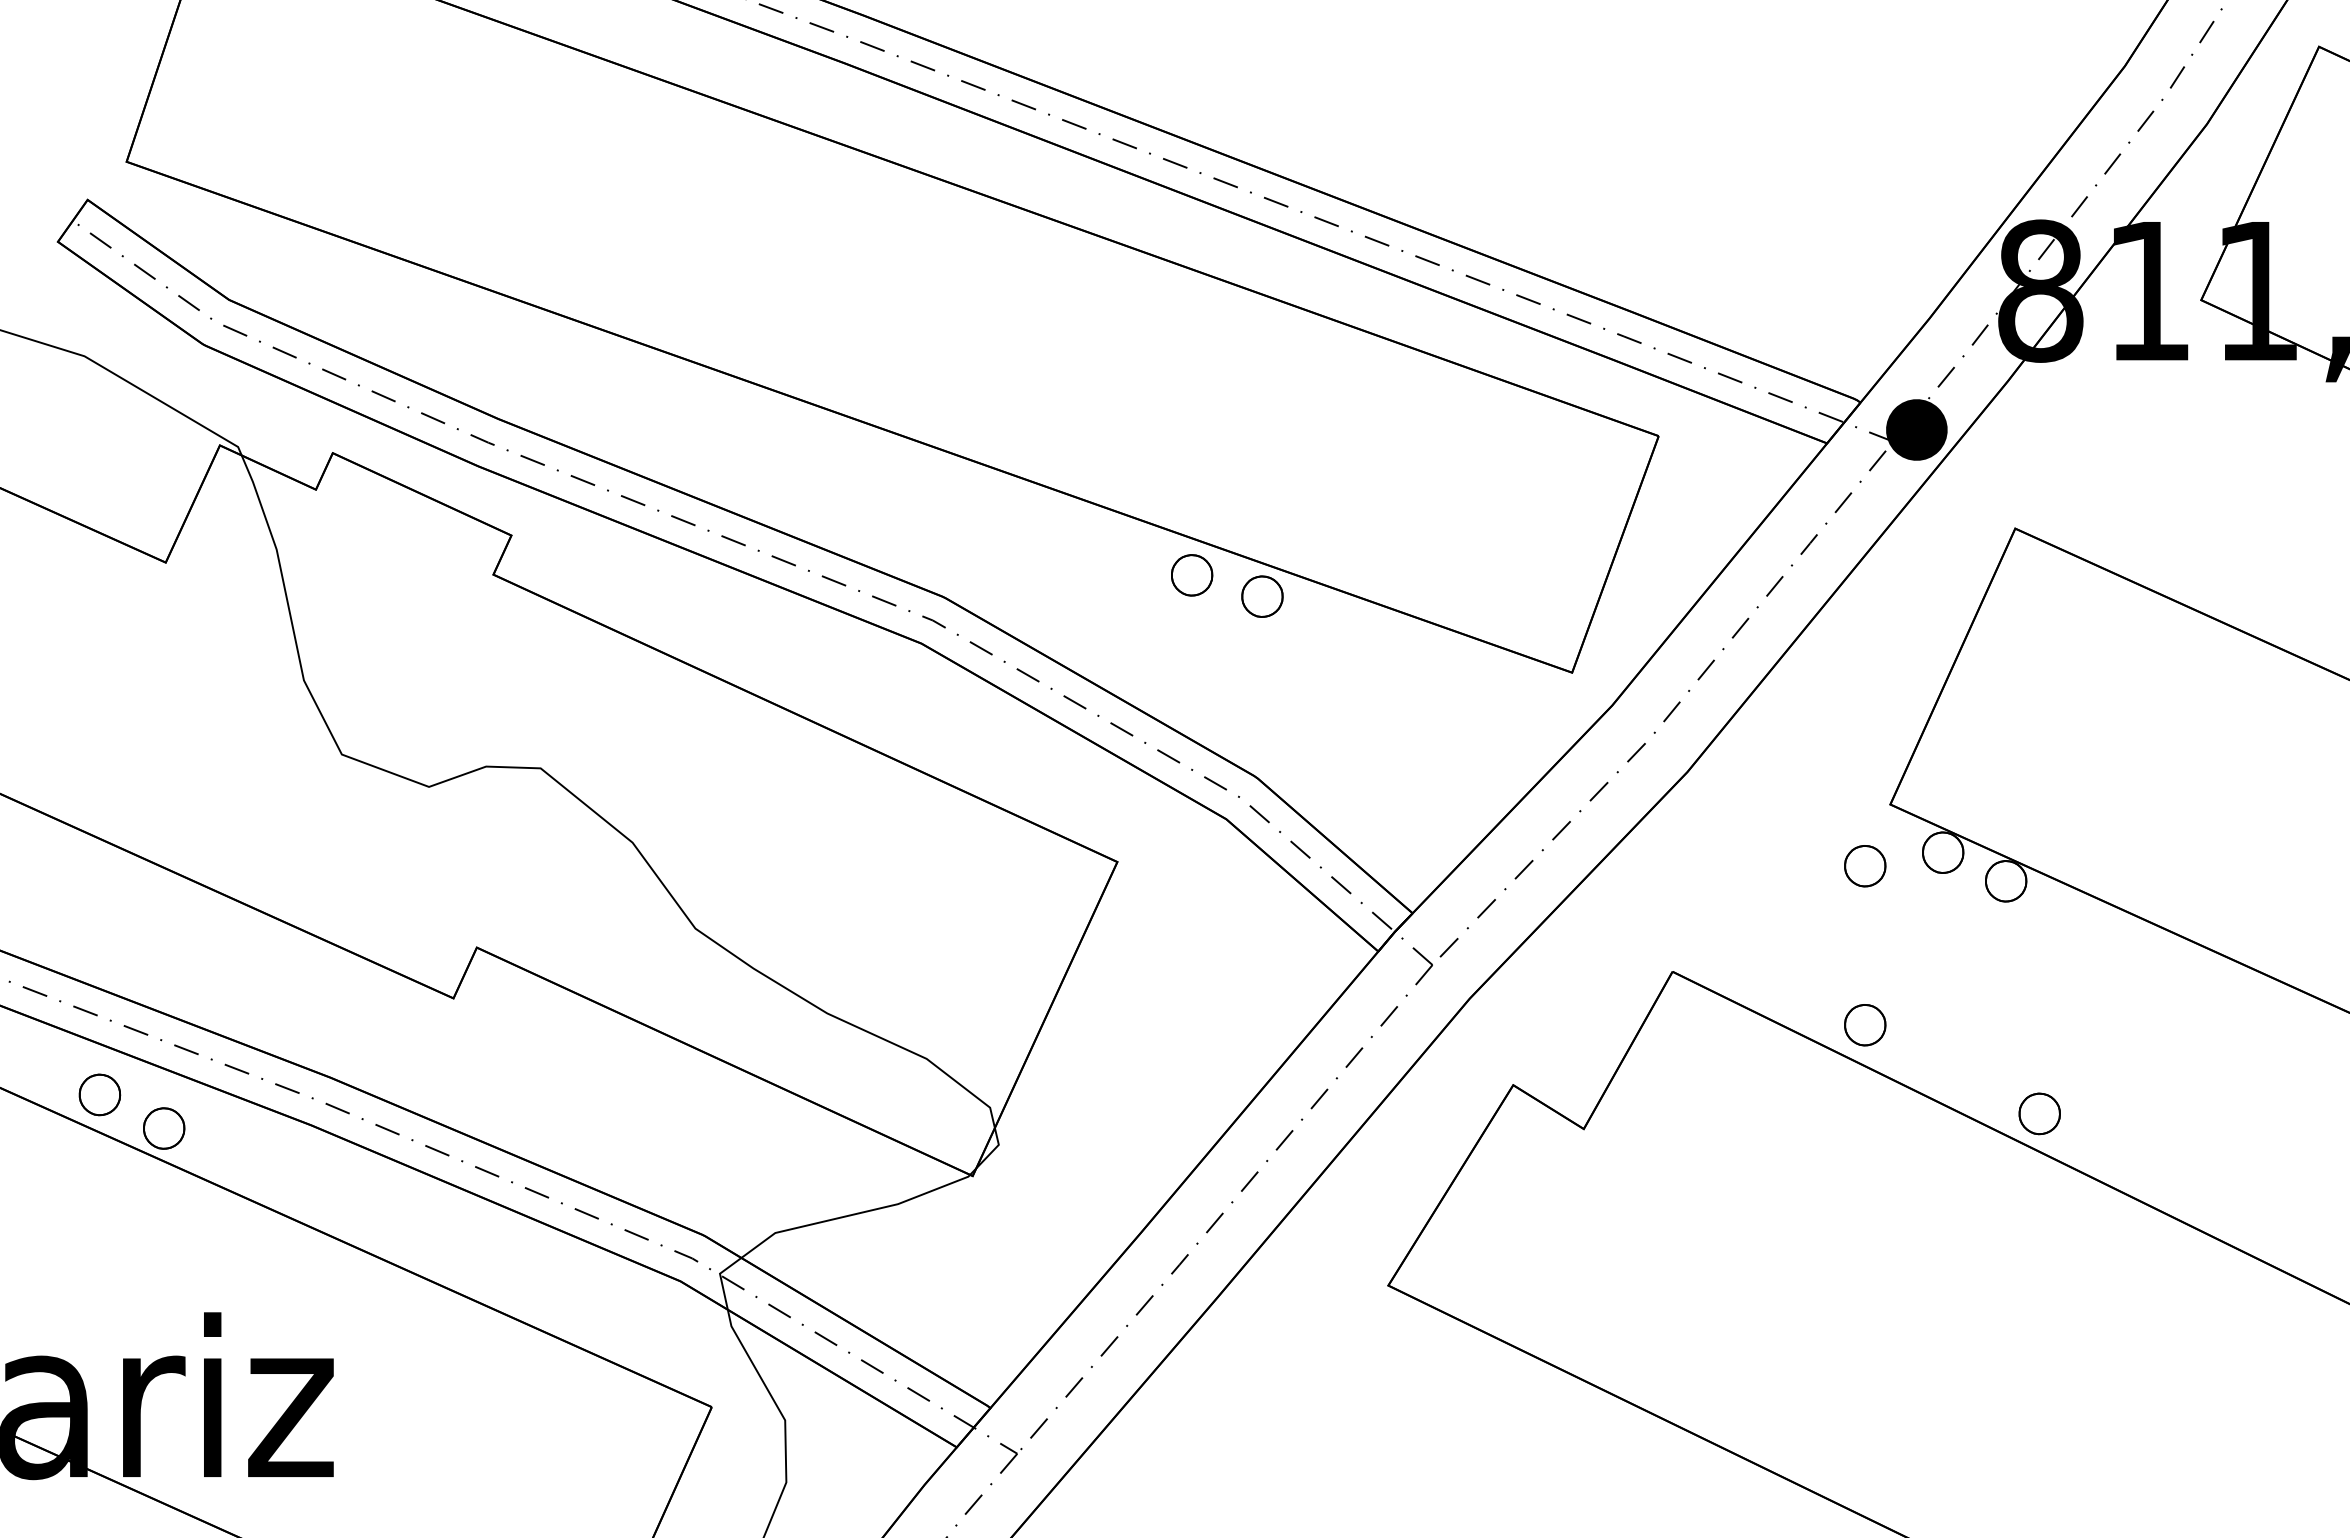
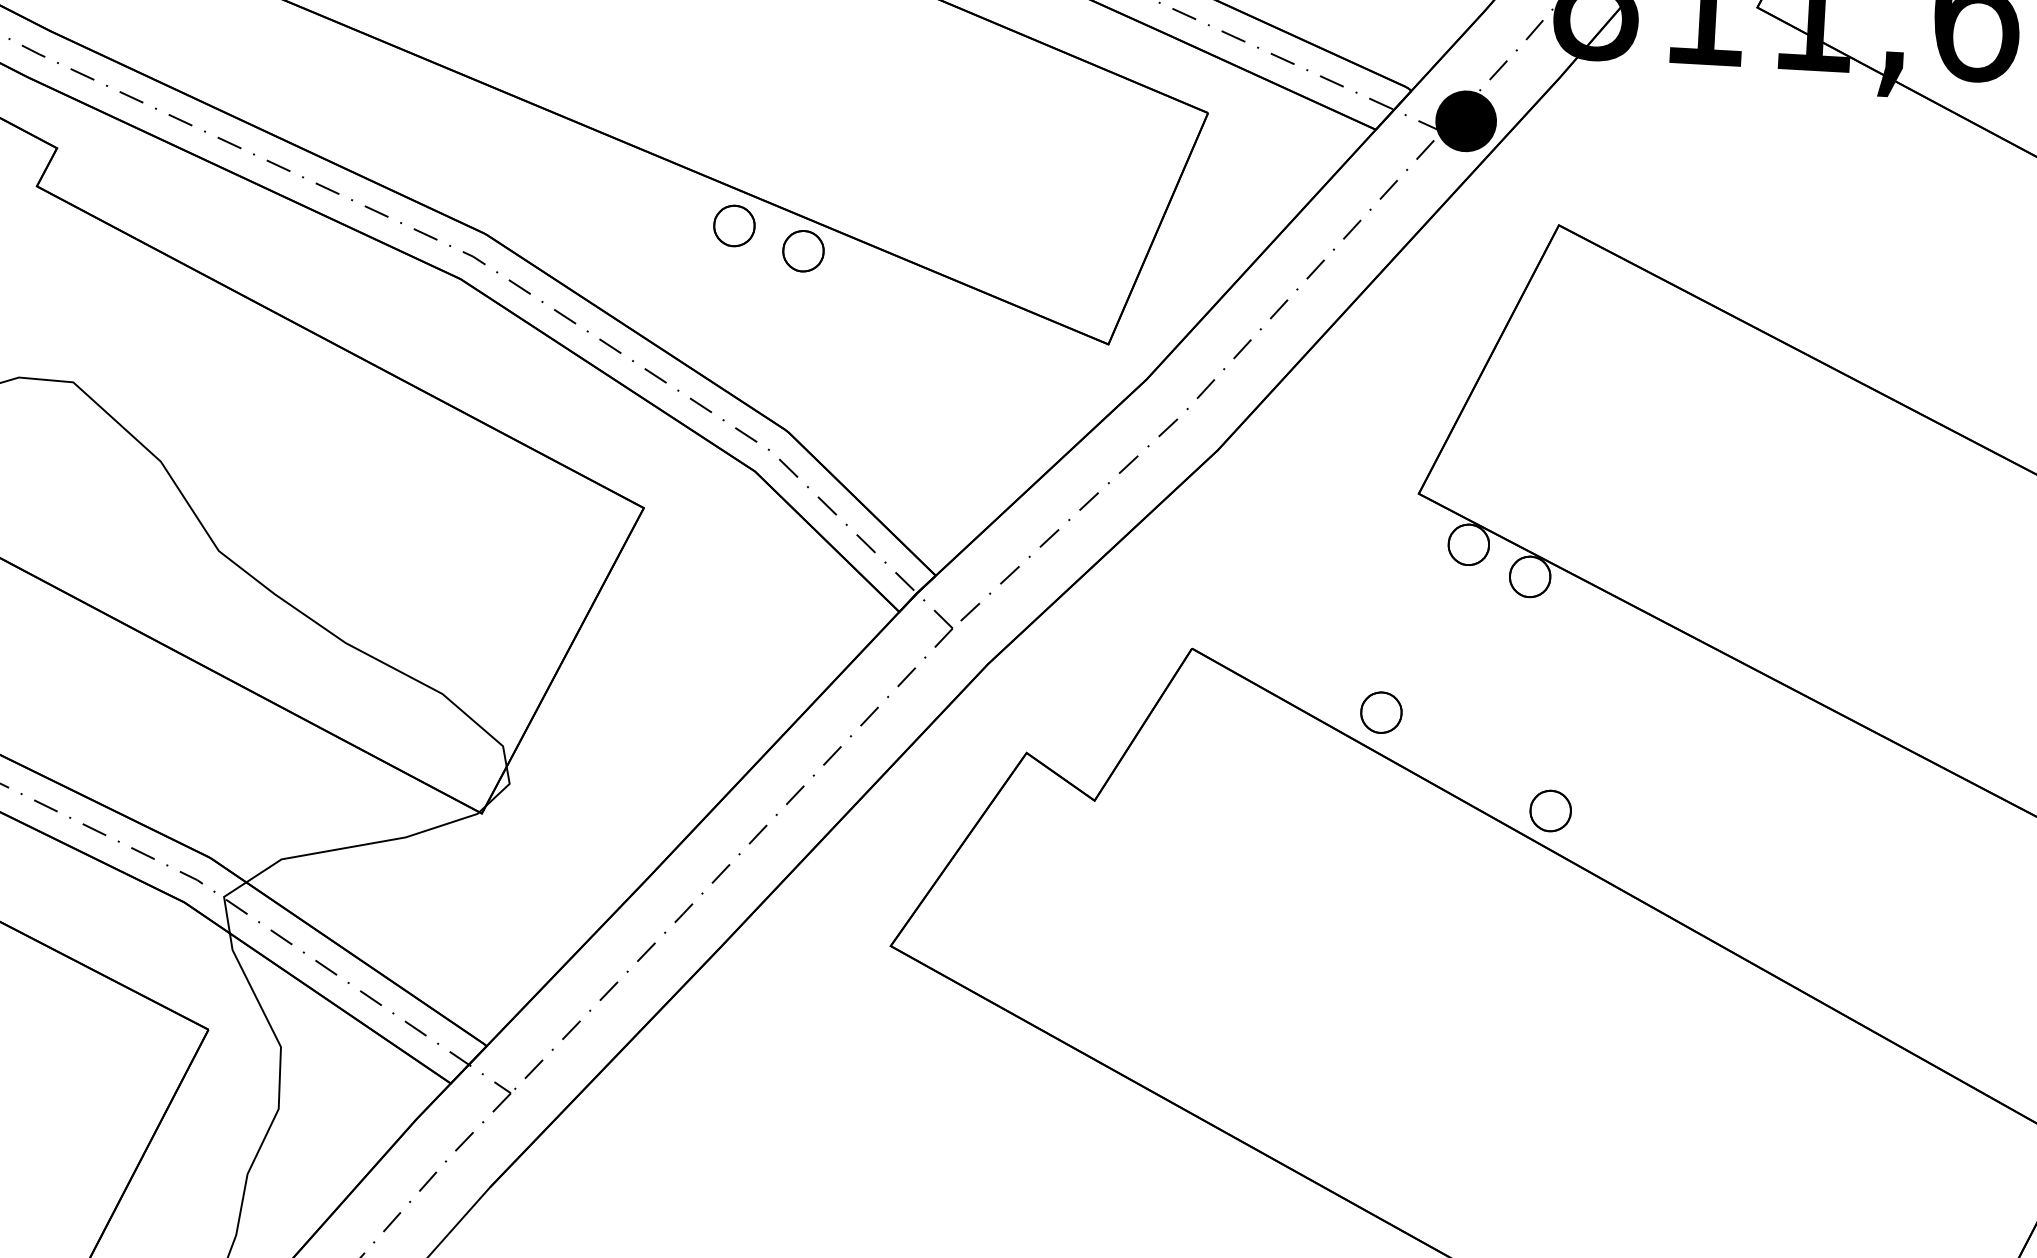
part: (1865, 866) -> (1390, 554), removed

